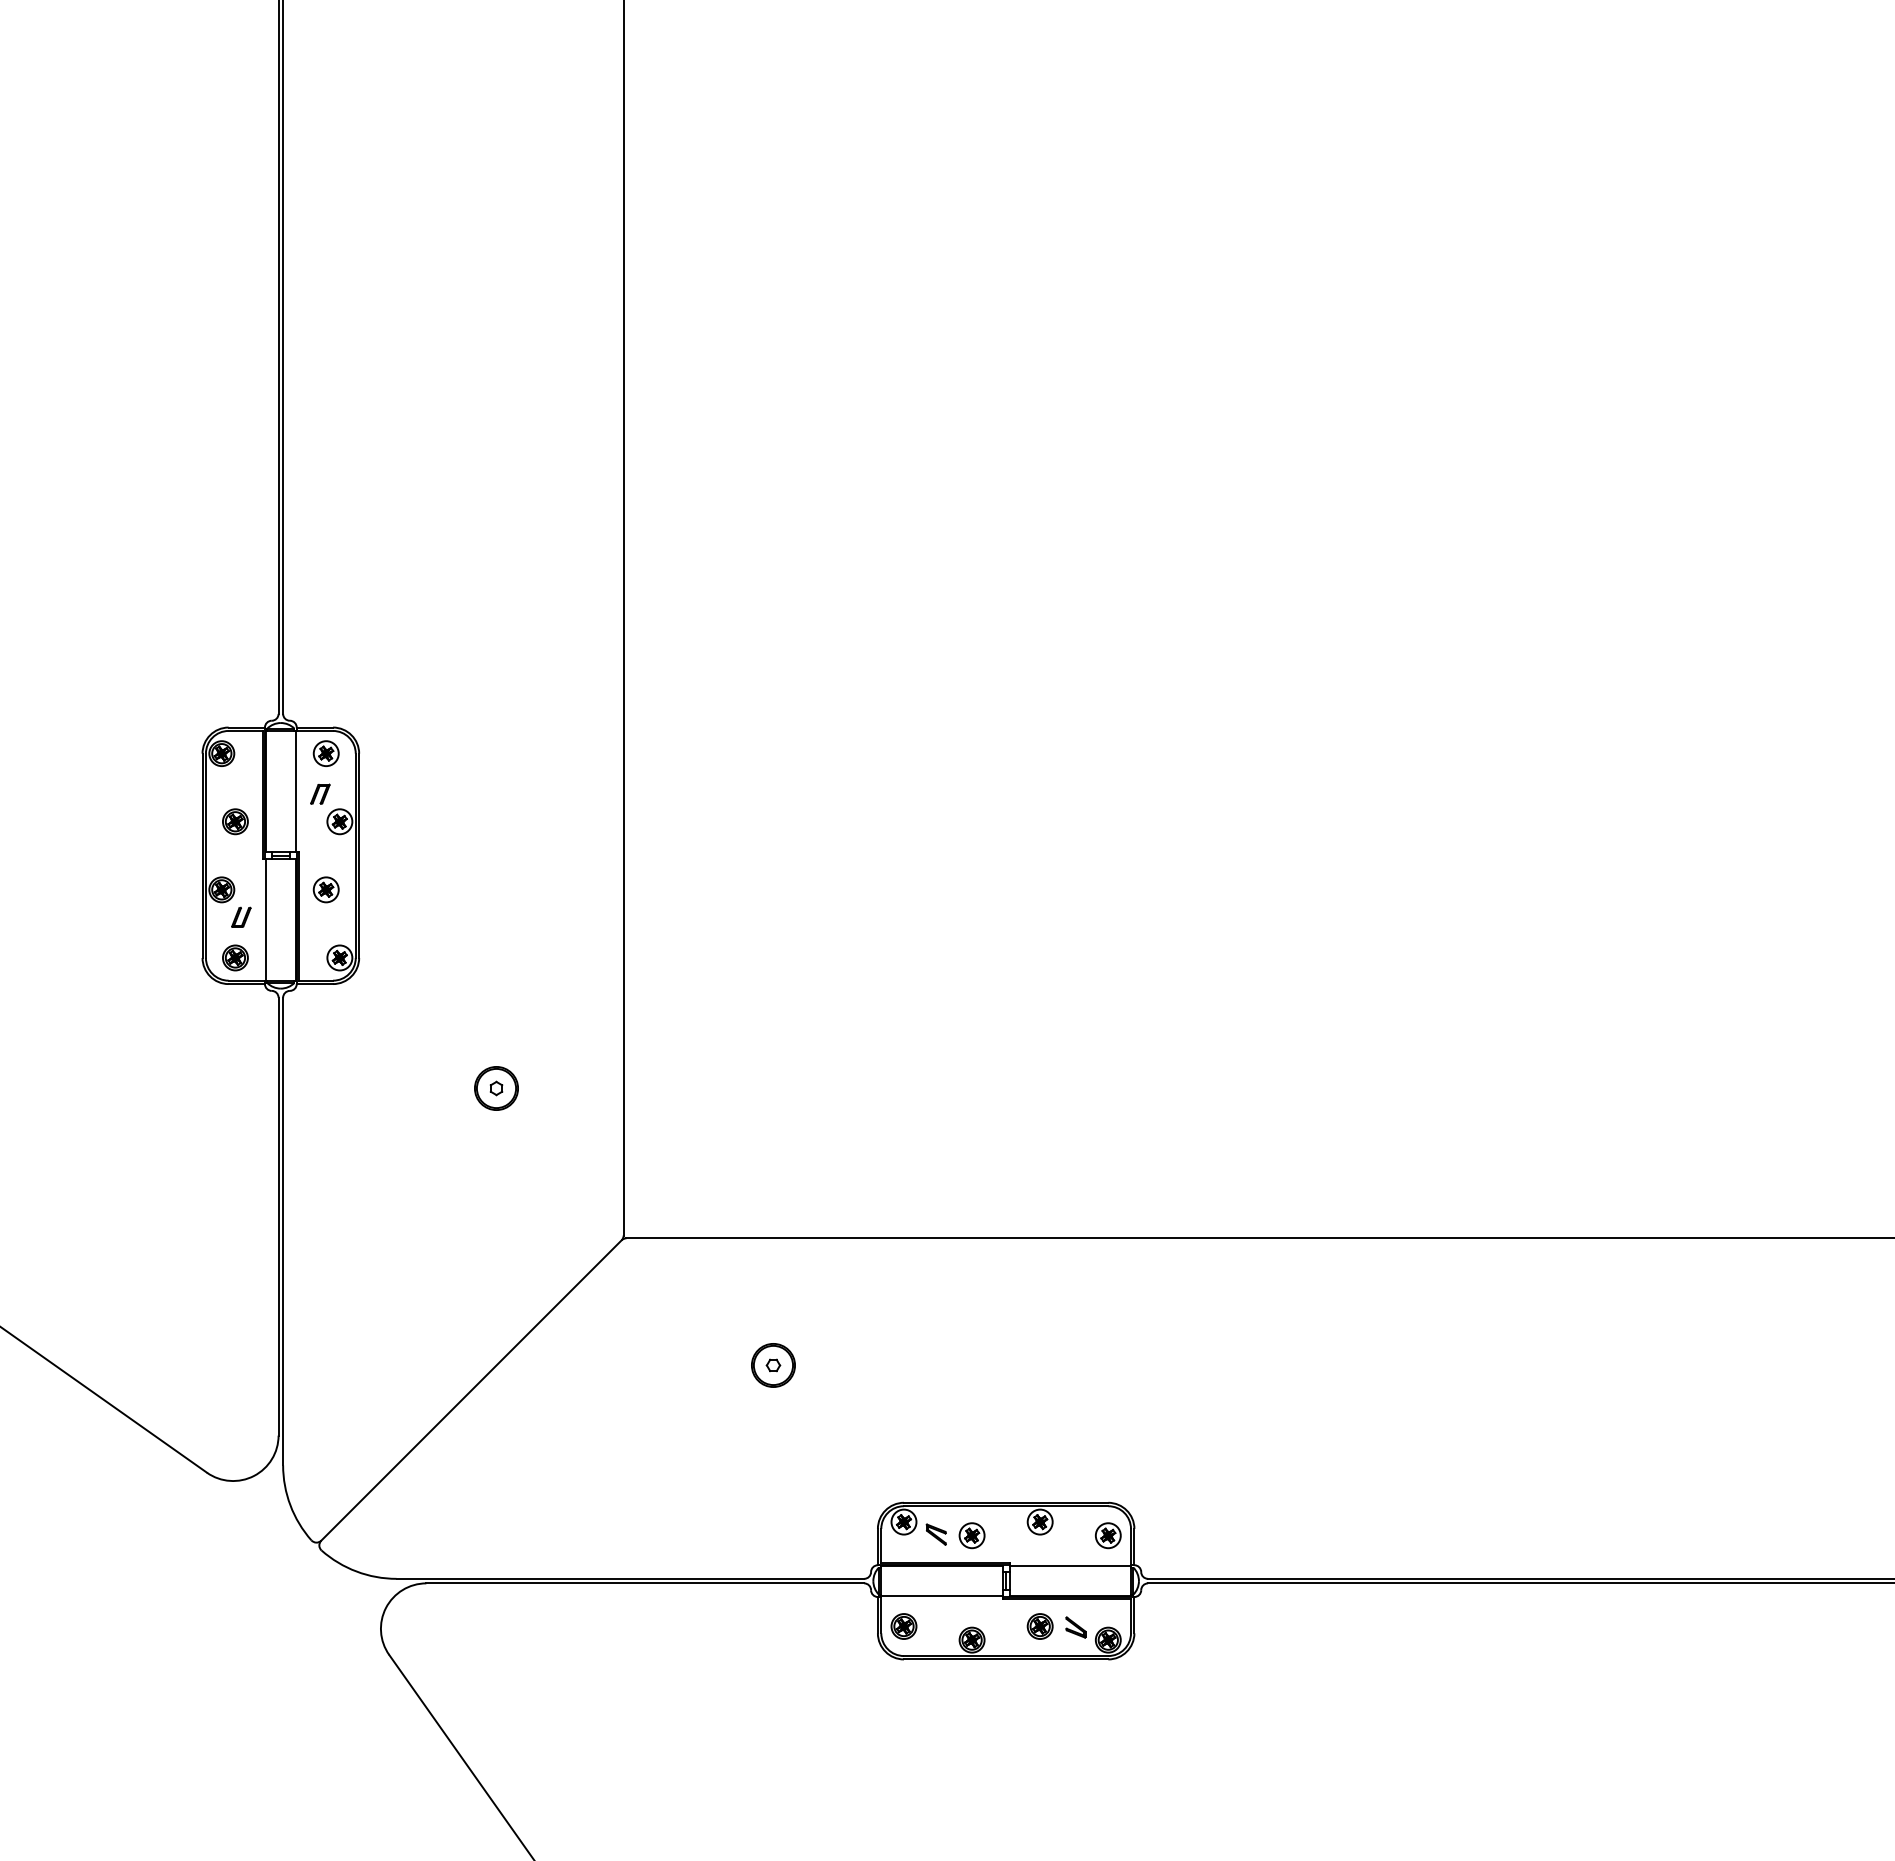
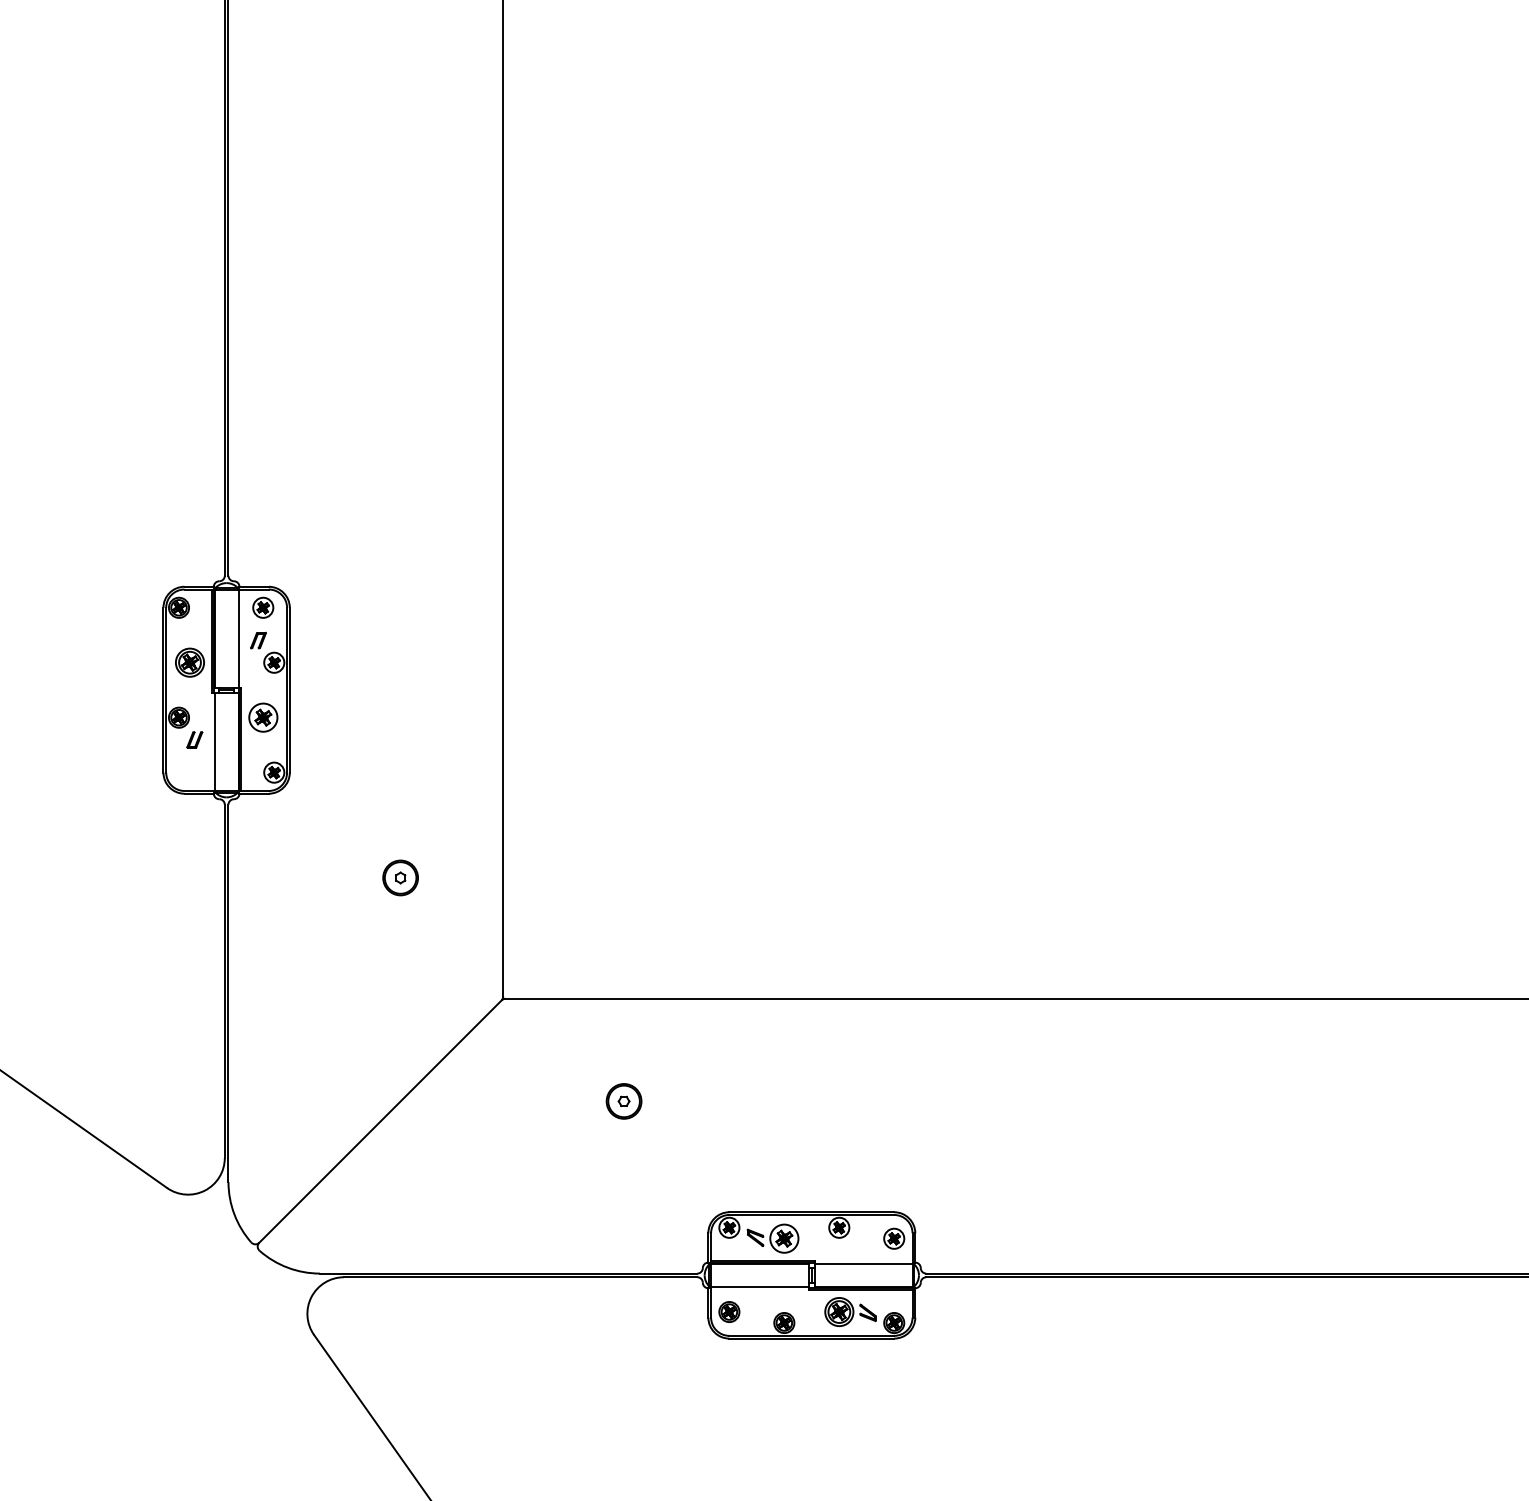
part: (235, 821) -> (190, 662), size x1.4
part: (325, 889) -> (262, 717), size x1.4
part: (235, 957) -> (190, 772), removed
part: (971, 1535) -> (783, 1238), size x1.4
part: (1039, 1626) -> (838, 1312), size x1.4

